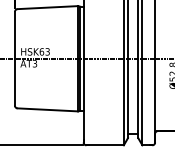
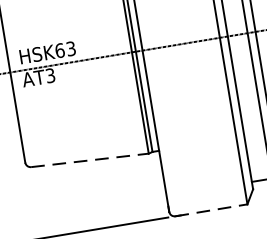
line: (48, 109) -> (91, 159), solid -> dashed
line: (105, 145) -> (212, 210), solid -> dashed

